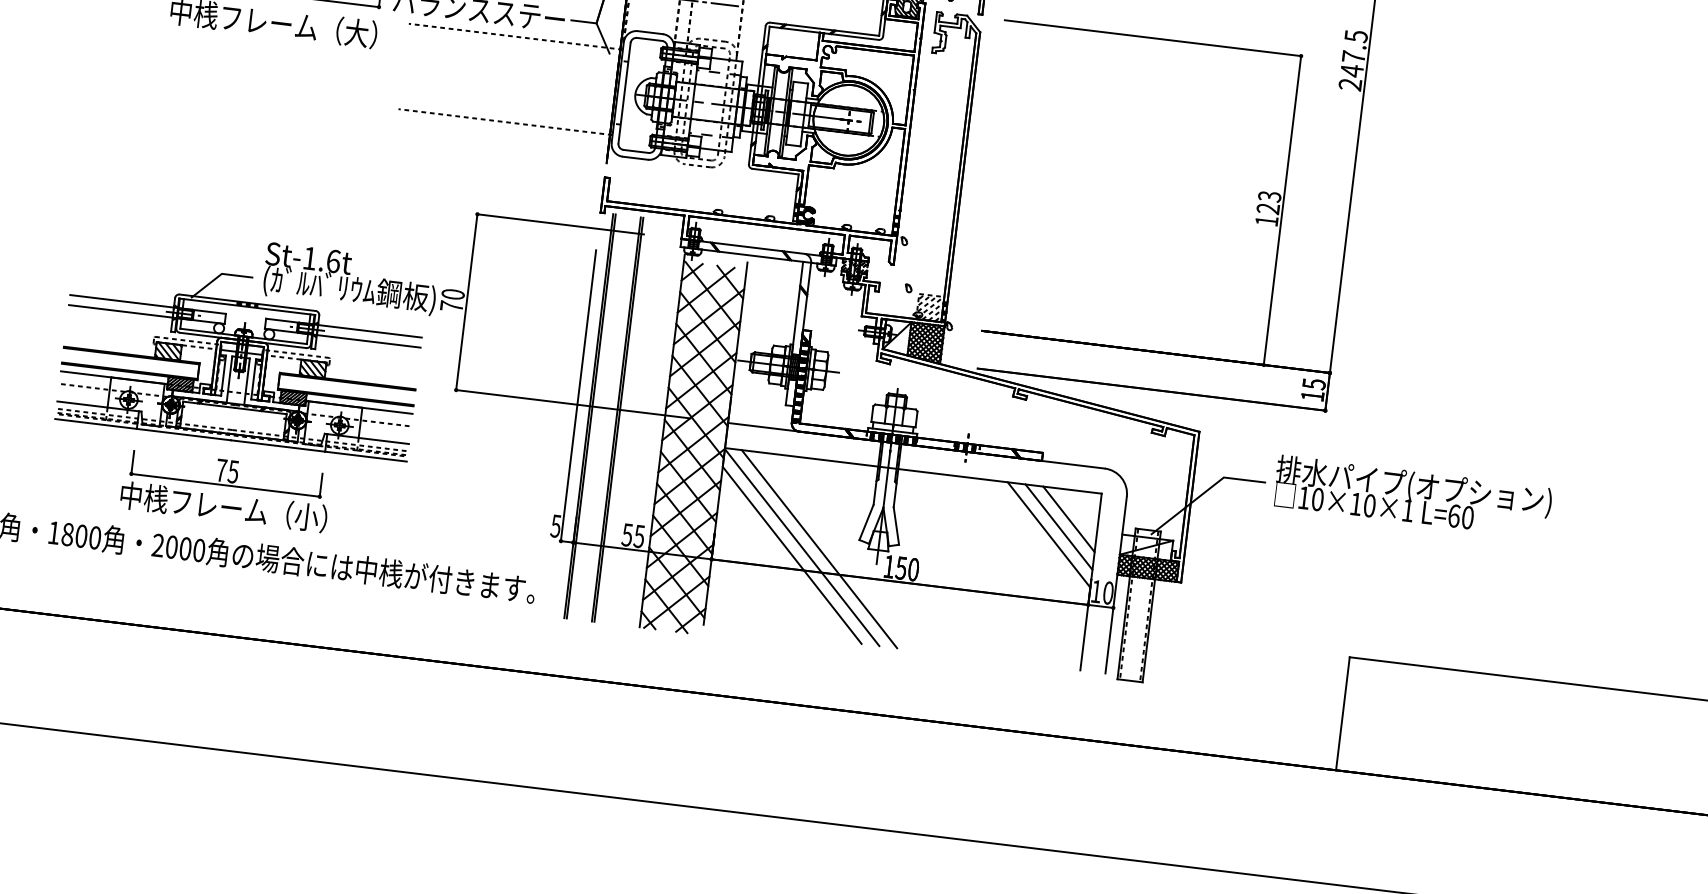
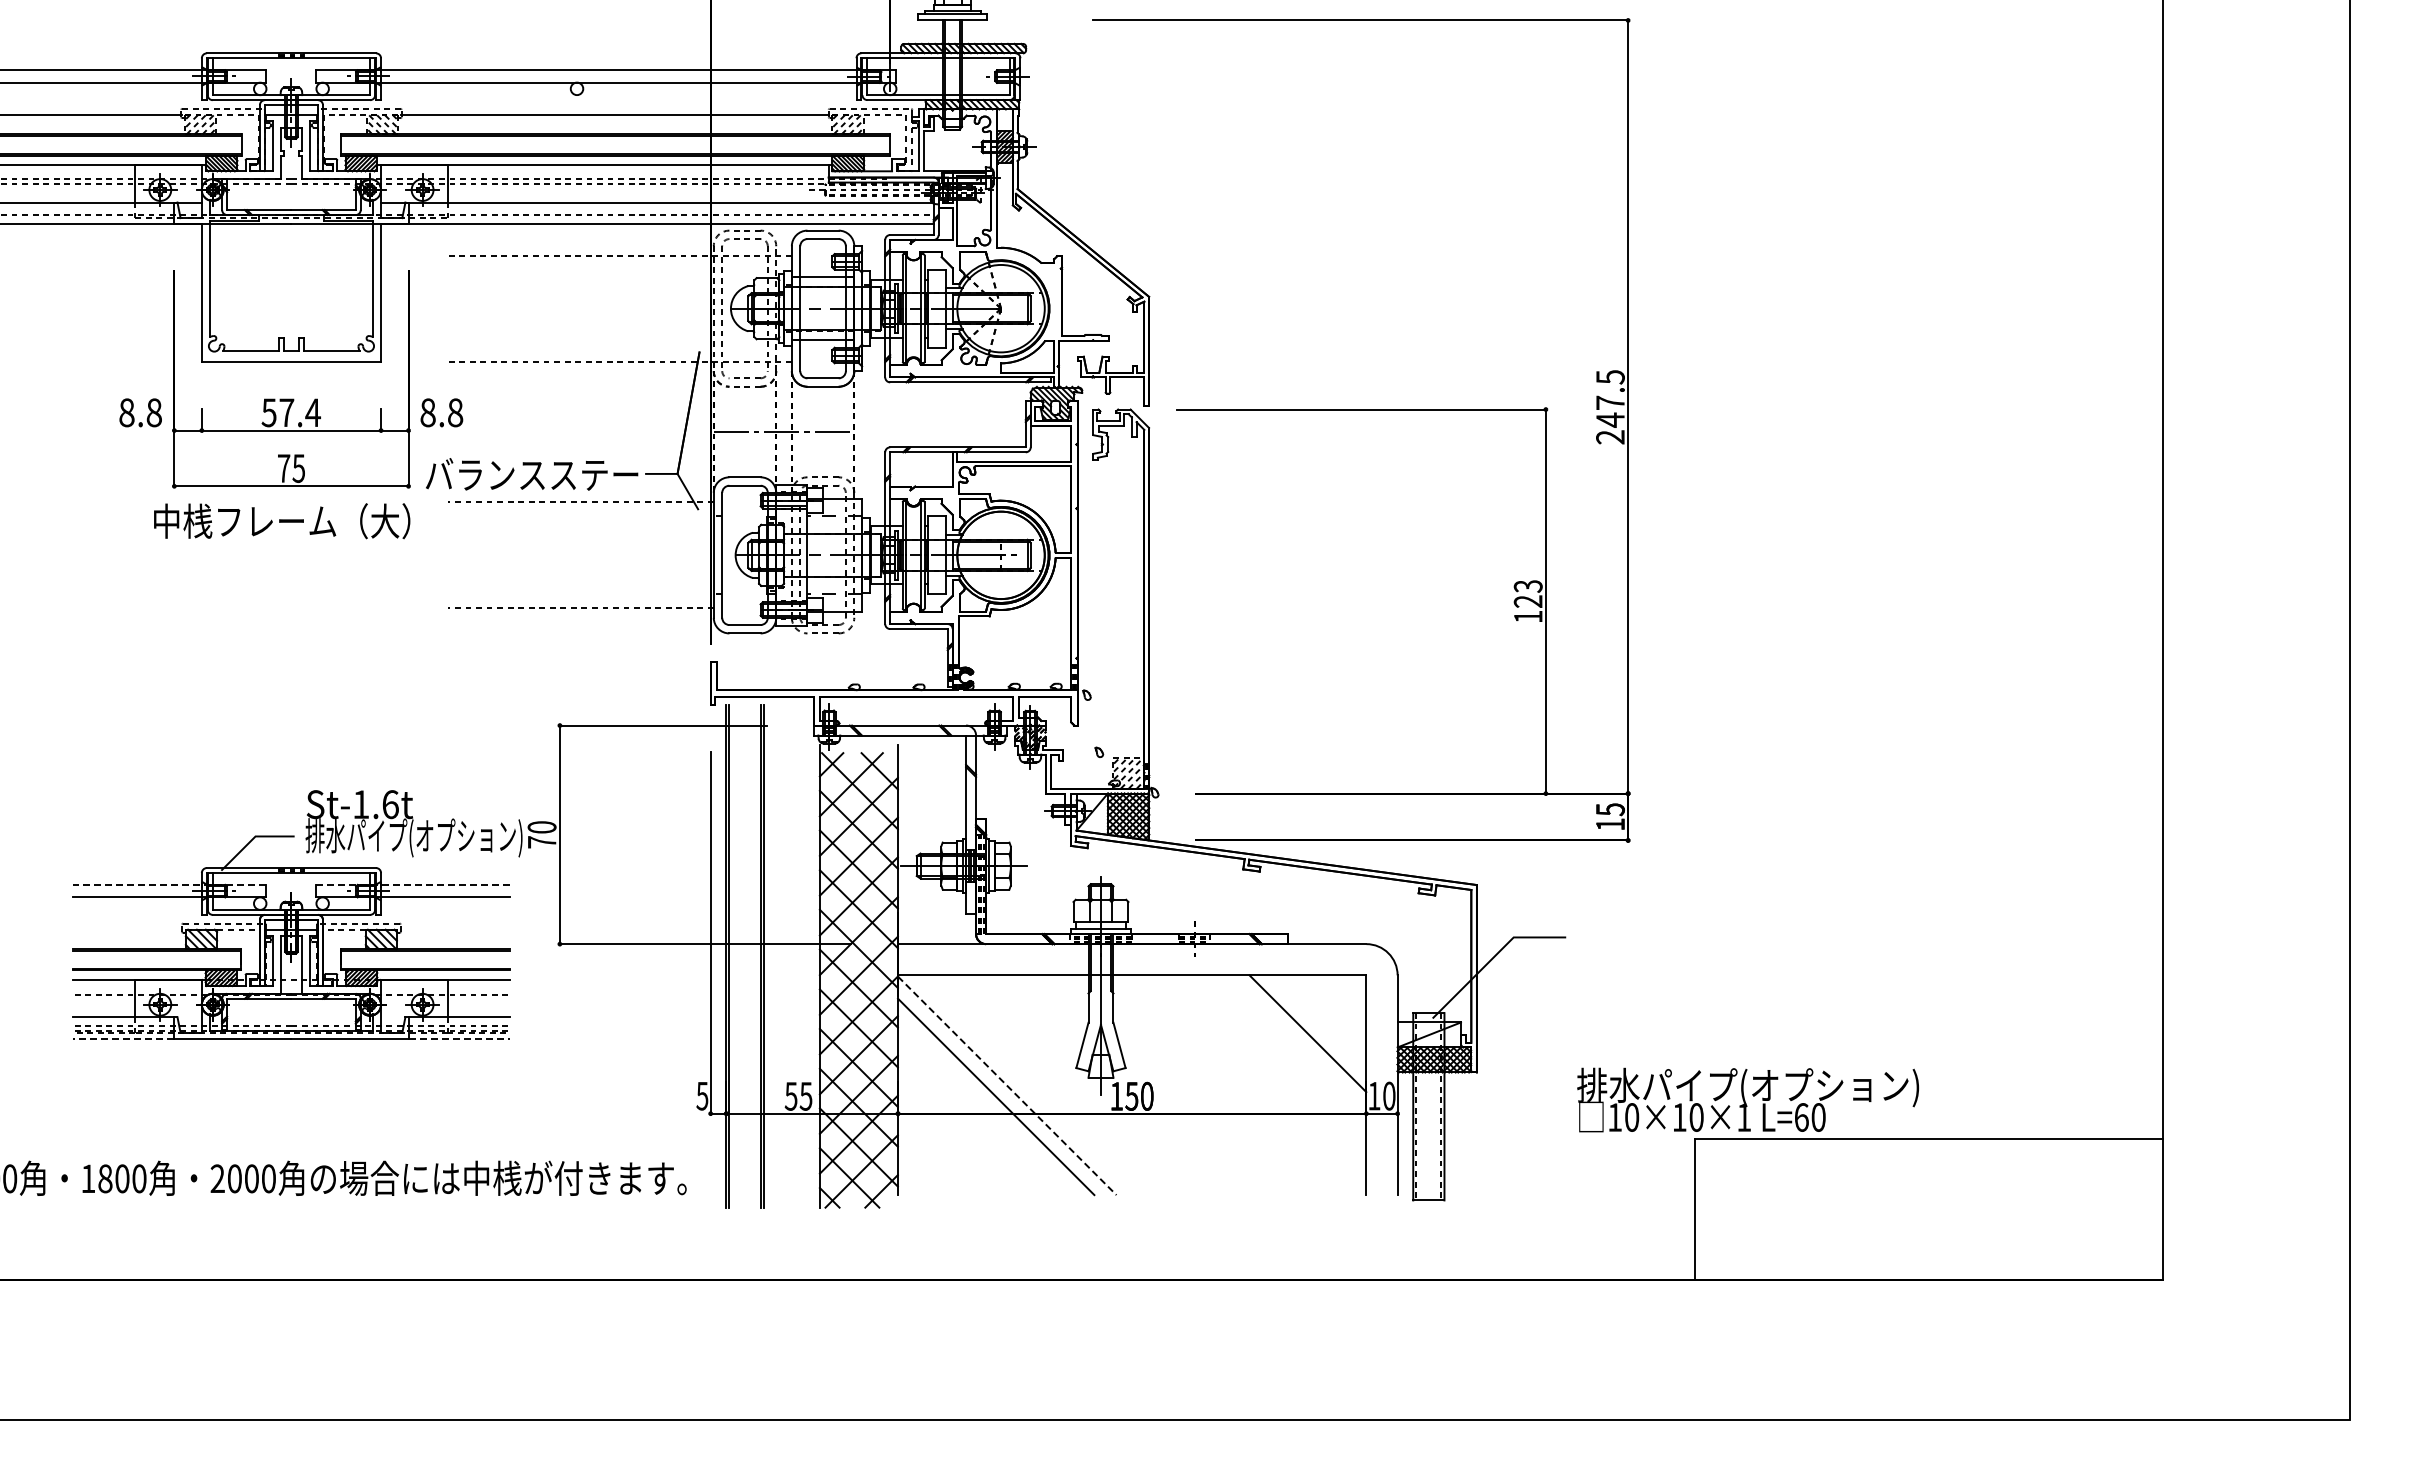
text: (348, 290) -> (413, 837), (ｶﾞﾙﾊﾞﾘｳﾑ鋼板) -> 排水パイプ(オプション)
line: (147, 304) -> (169, 884), solid -> dashed
line: (344, 327) -> (413, 884), solid -> dashed
line: (95, 424) -> (123, 1039), solid -> dashed
line: (366, 457) -> (459, 1039), solid -> dashed
part: (225, 490) -> (292, 1101), removed
text: (1412, 496) -> (1747, 1099), moved
line: (1068, 519) -> (1329, 1011), removed
line: (1058, 526) -> (1318, 1022), removed
line: (802, 548) -> (1007, 1086), solid -> dashed
line: (819, 549) -> (1028, 1085), removed

